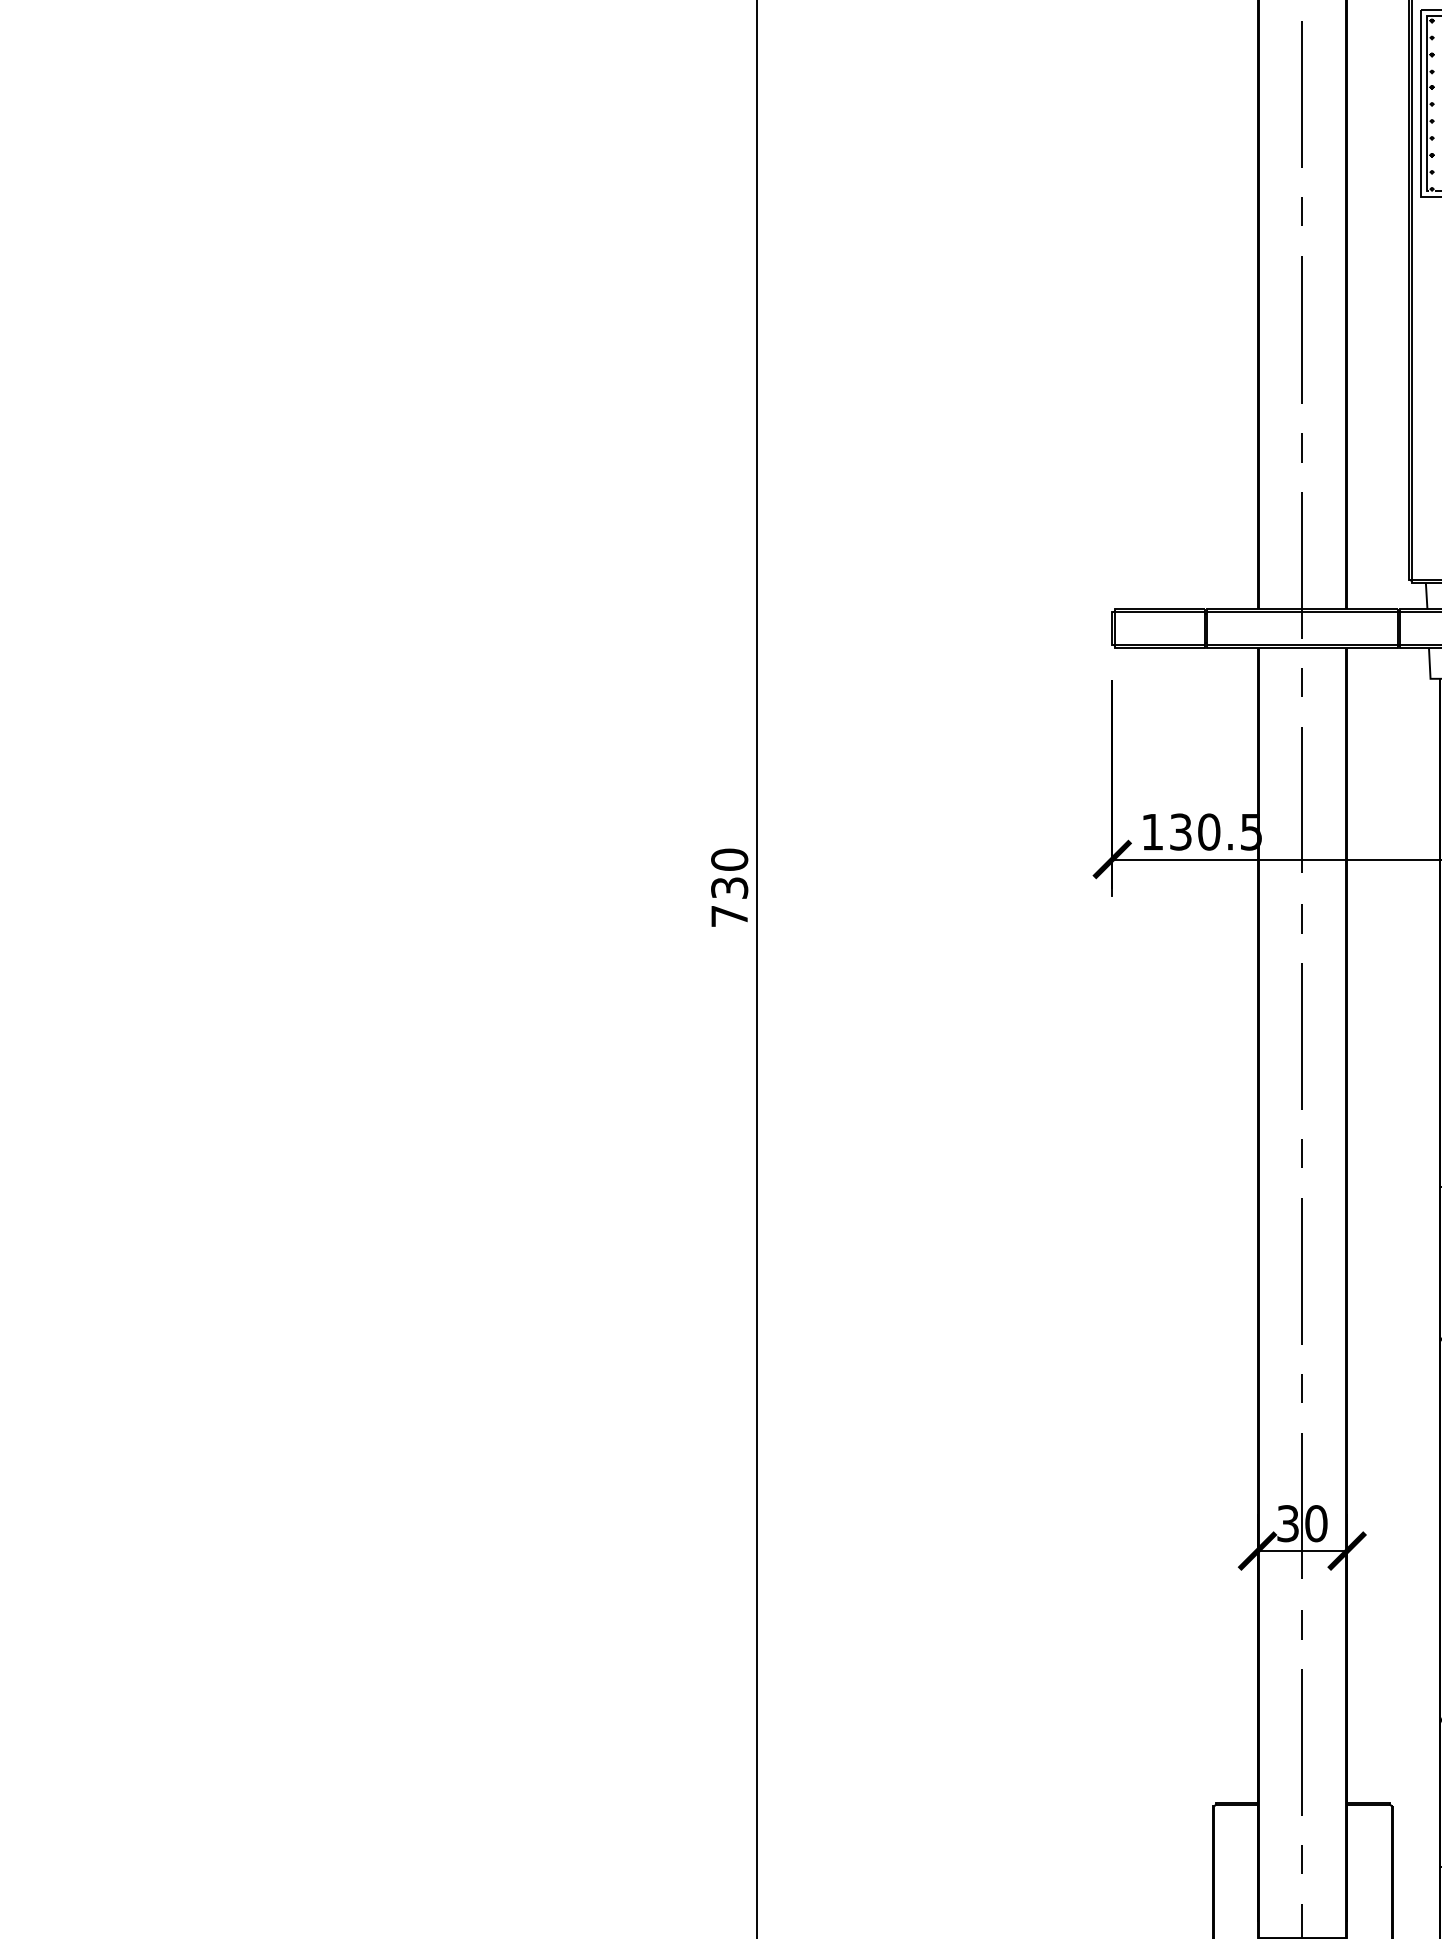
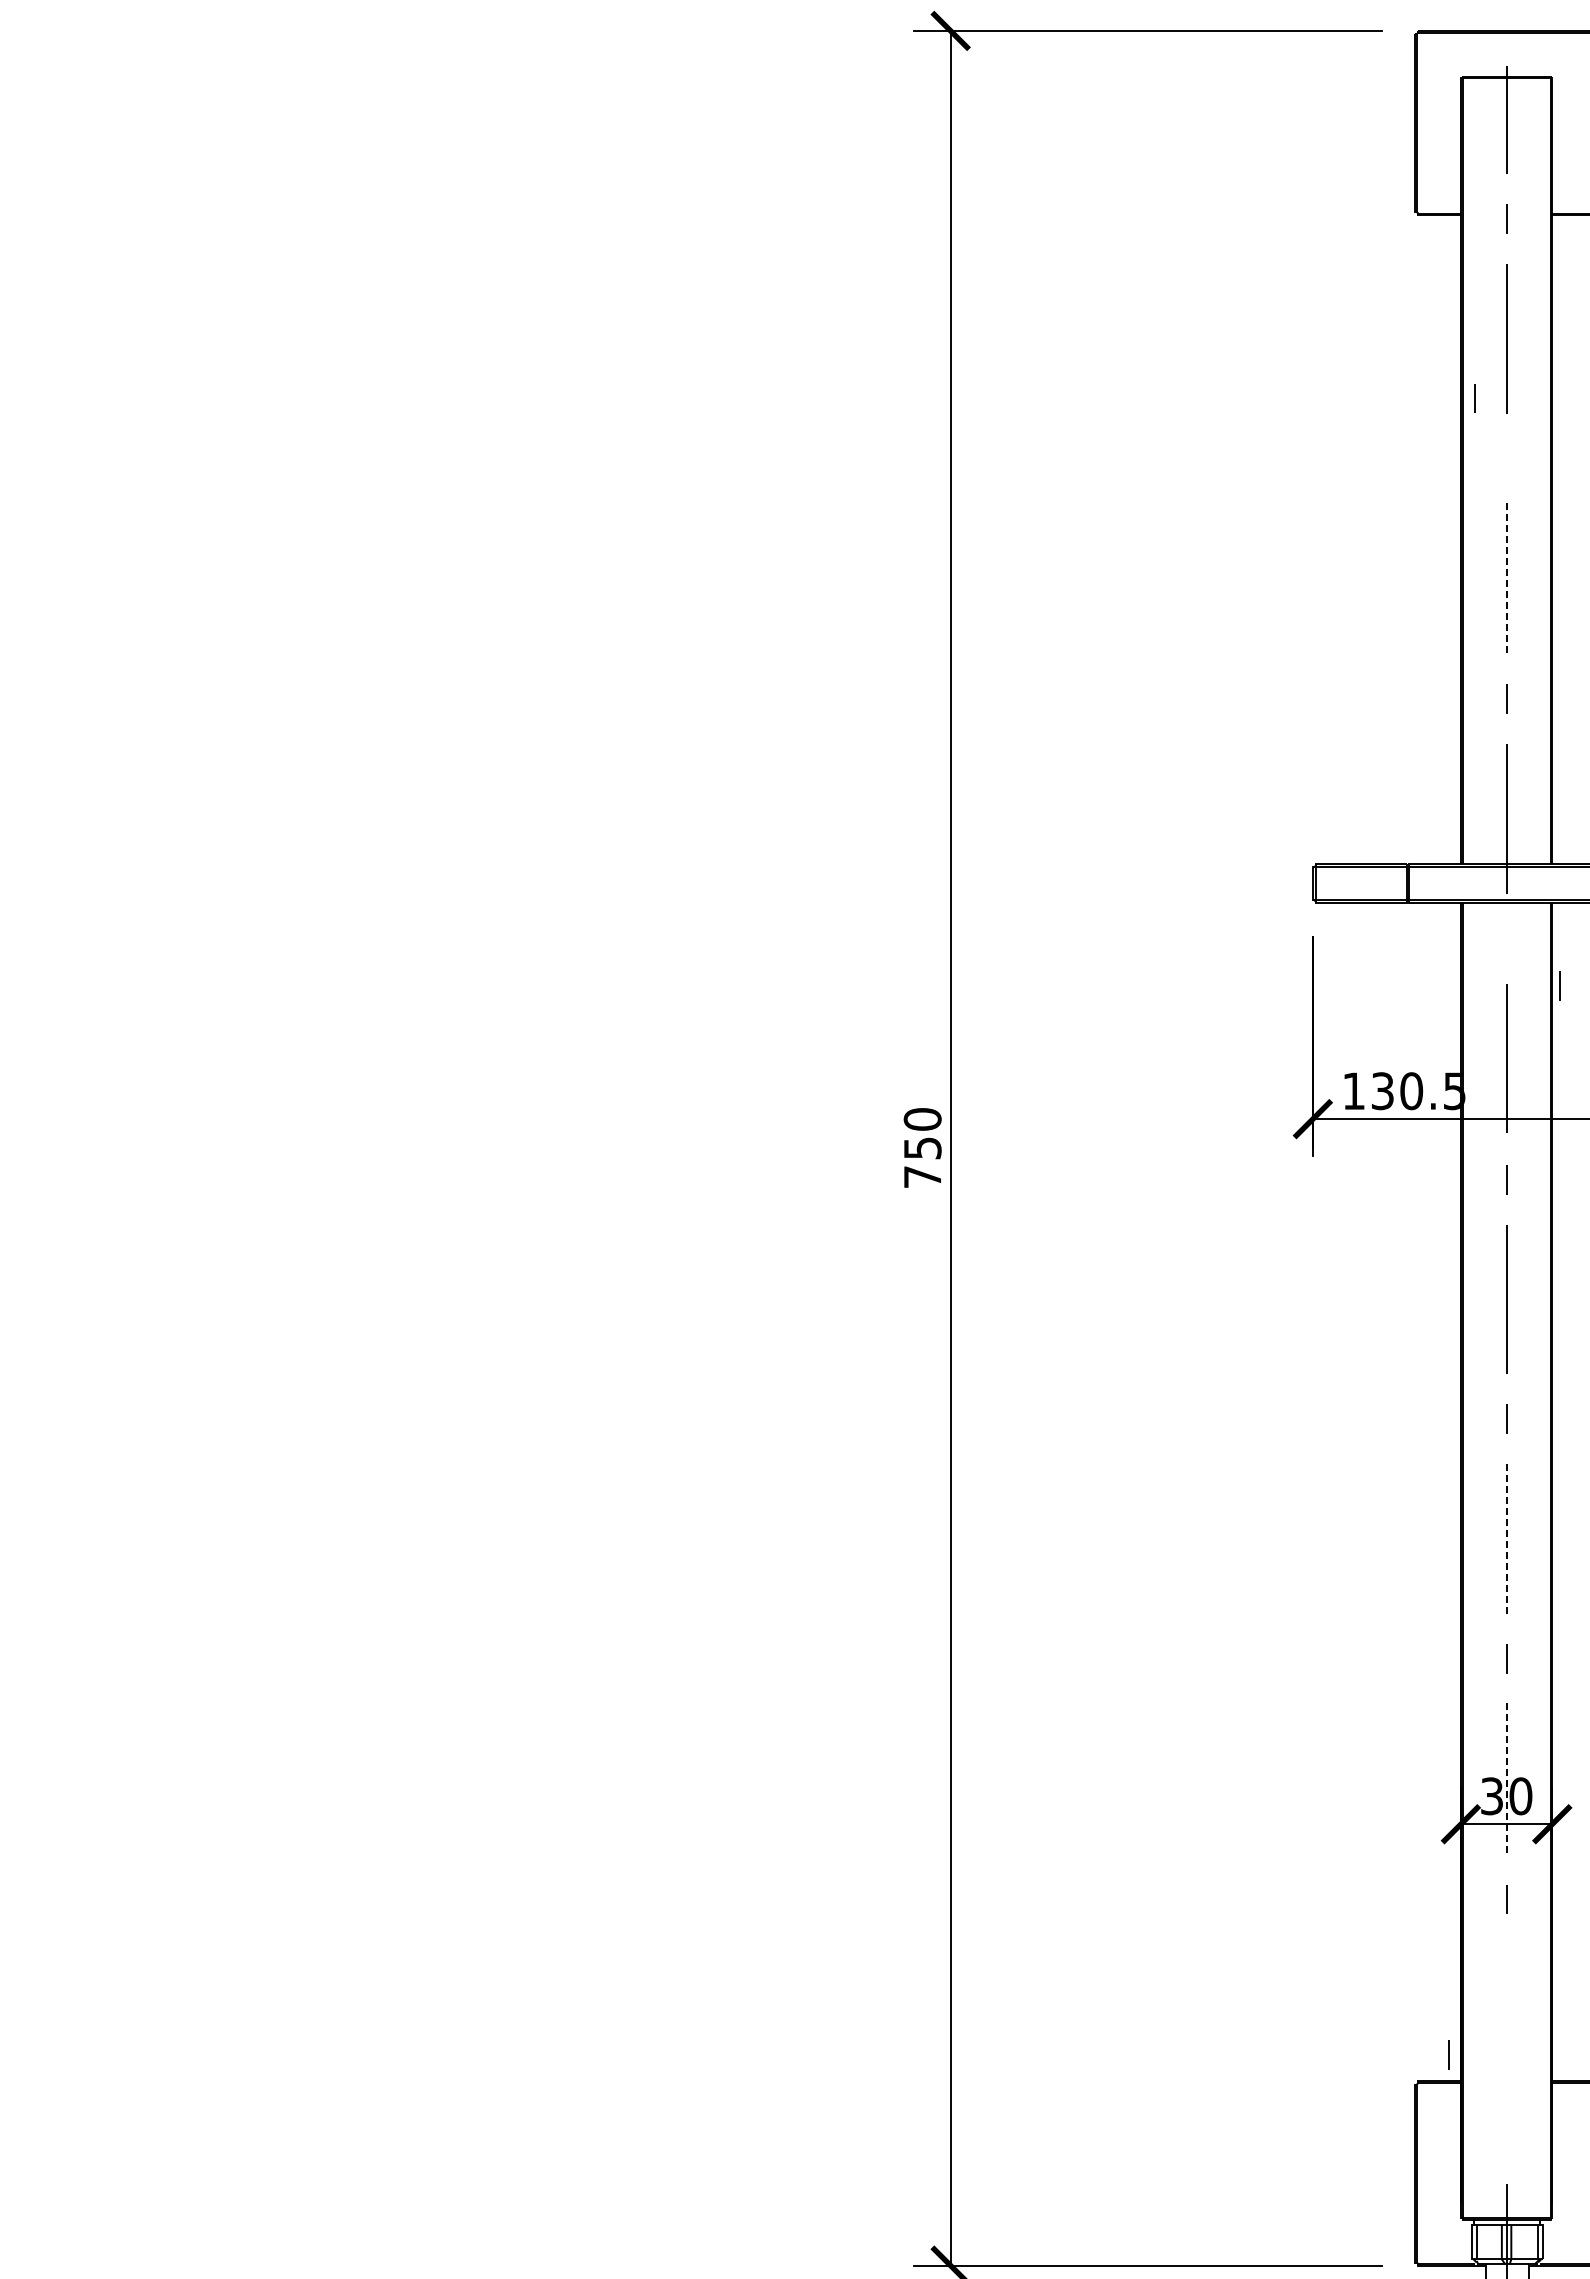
line: (1302, 211) -> (1474, 398), moved
line: (1302, 330) -> (1506, 579), solid -> dashed
line: (1302, 682) -> (1559, 985), moved
text: (728, 887) -> (921, 1147), 730 -> 750
line: (1302, 1270) -> (1506, 1538), solid -> dashed
line: (1302, 1506) -> (1506, 1778), solid -> dashed
line: (1302, 1741) -> (1506, 2018), removed
line: (1302, 1859) -> (1448, 2054), moved

